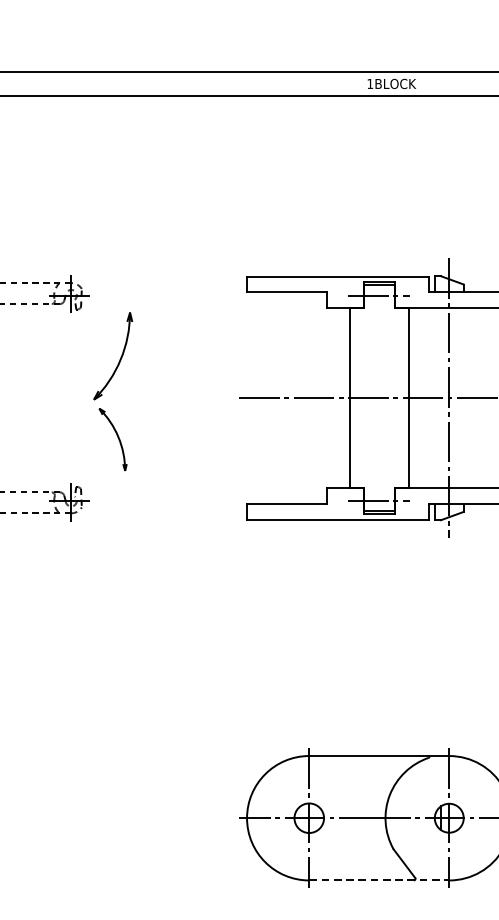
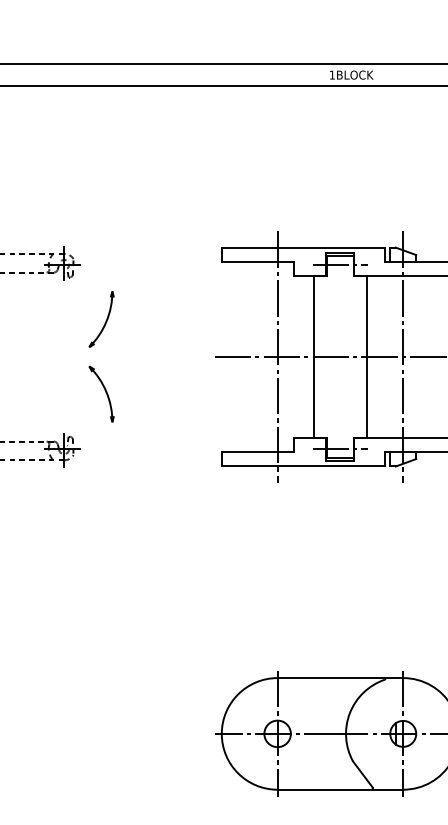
part: (112, 356) -> (101, 319), size x0.71
line: (309, 397) -> (277, 356), added
line: (379, 880) -> (340, 789), dashed -> solid

